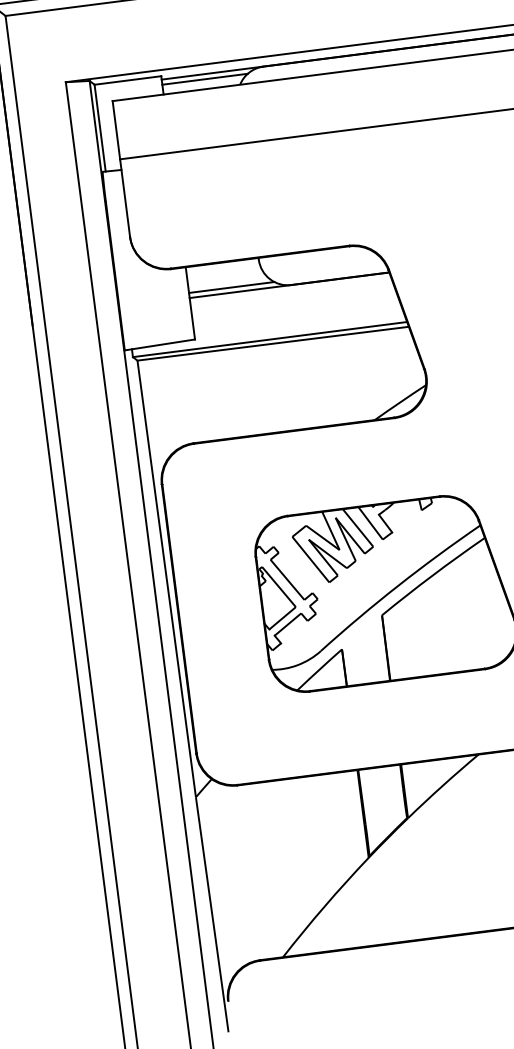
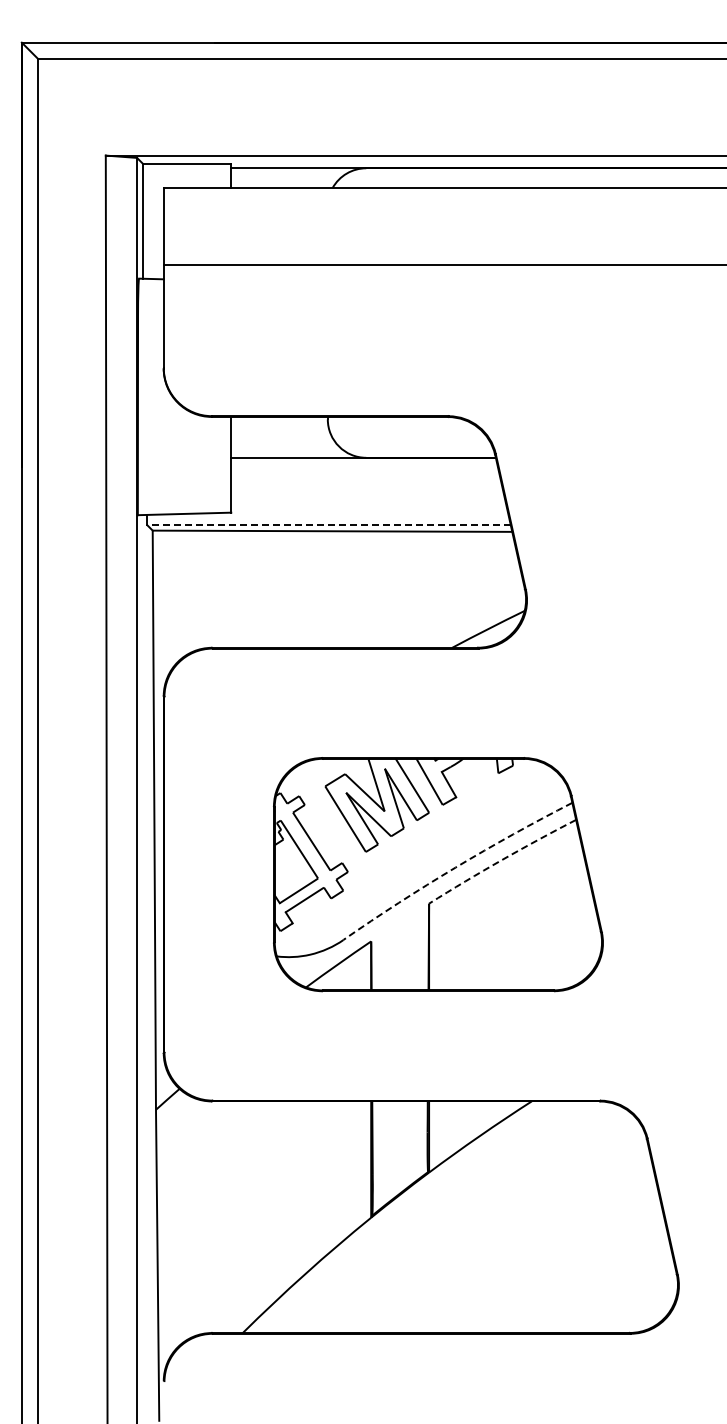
line: (204, 79) -> (287, 175), removed
line: (231, 287) -> (287, 451), removed
line: (270, 339) -> (329, 525), solid -> dashed
arc: (432, 575) -> (501, 860), solid -> dashed
arc: (398, 585) -> (455, 867), solid -> dashed

